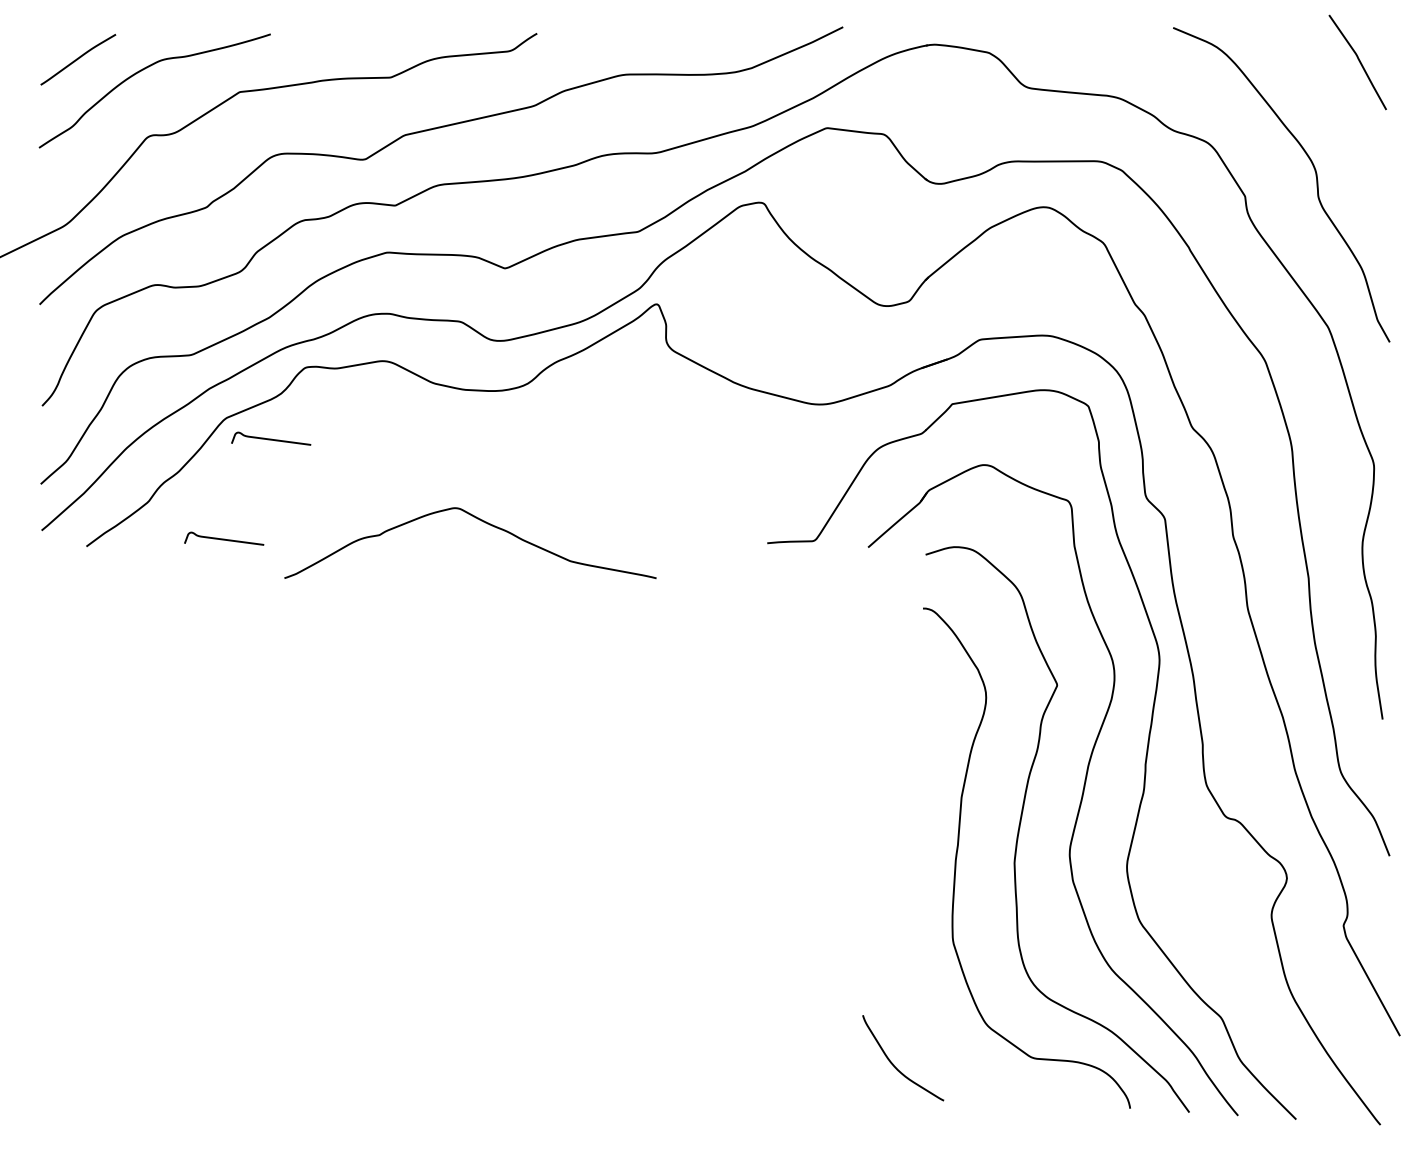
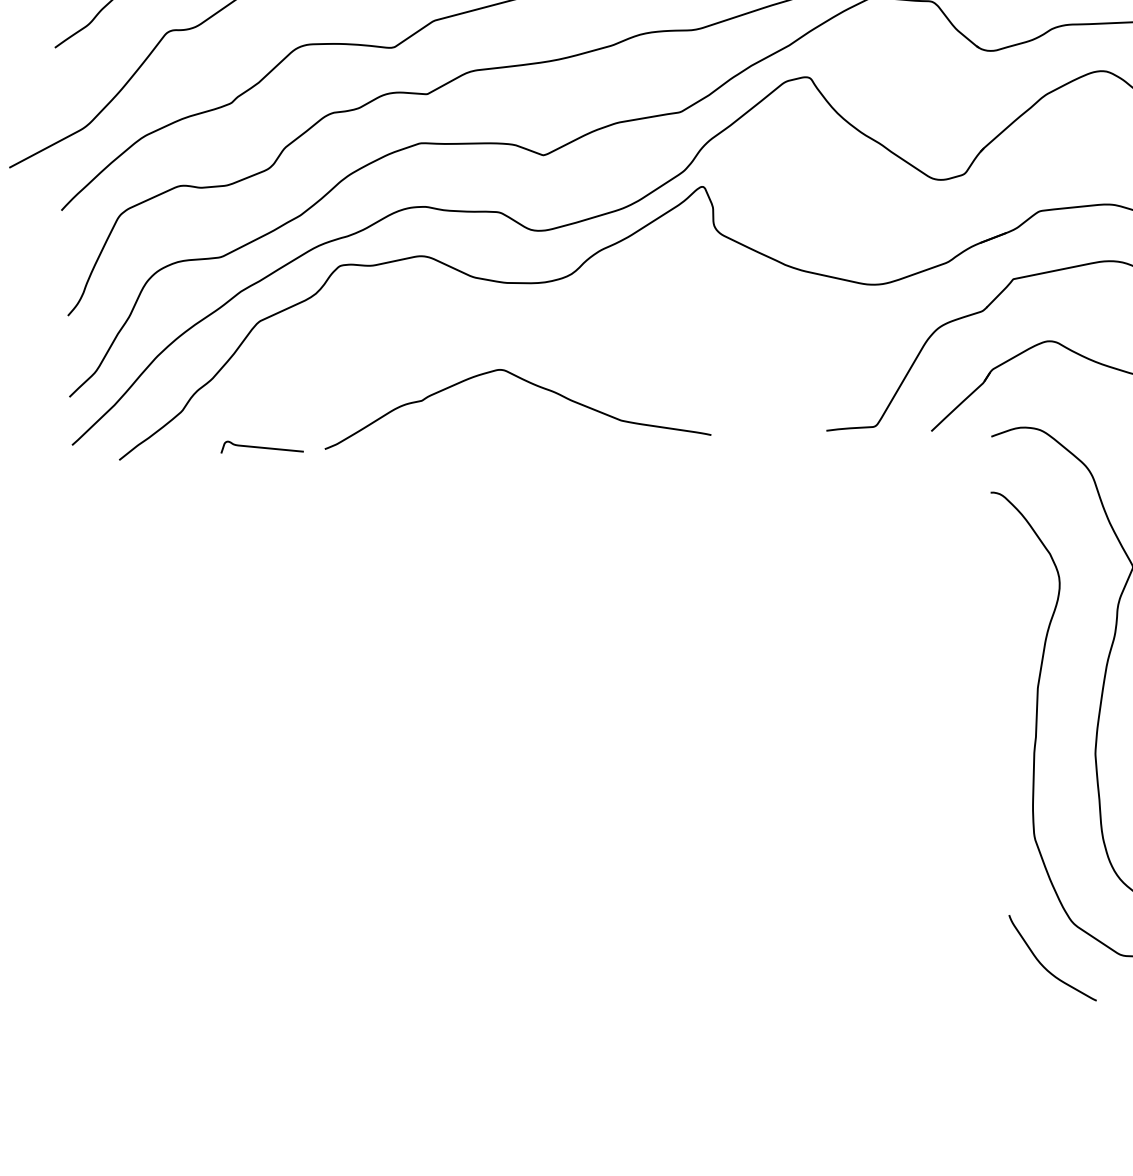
curve: (271, 438) -> (307, 340), removed
curve: (481, 521) -> (527, 382), moved
curve: (893, 1063) -> (1042, 964), moved

